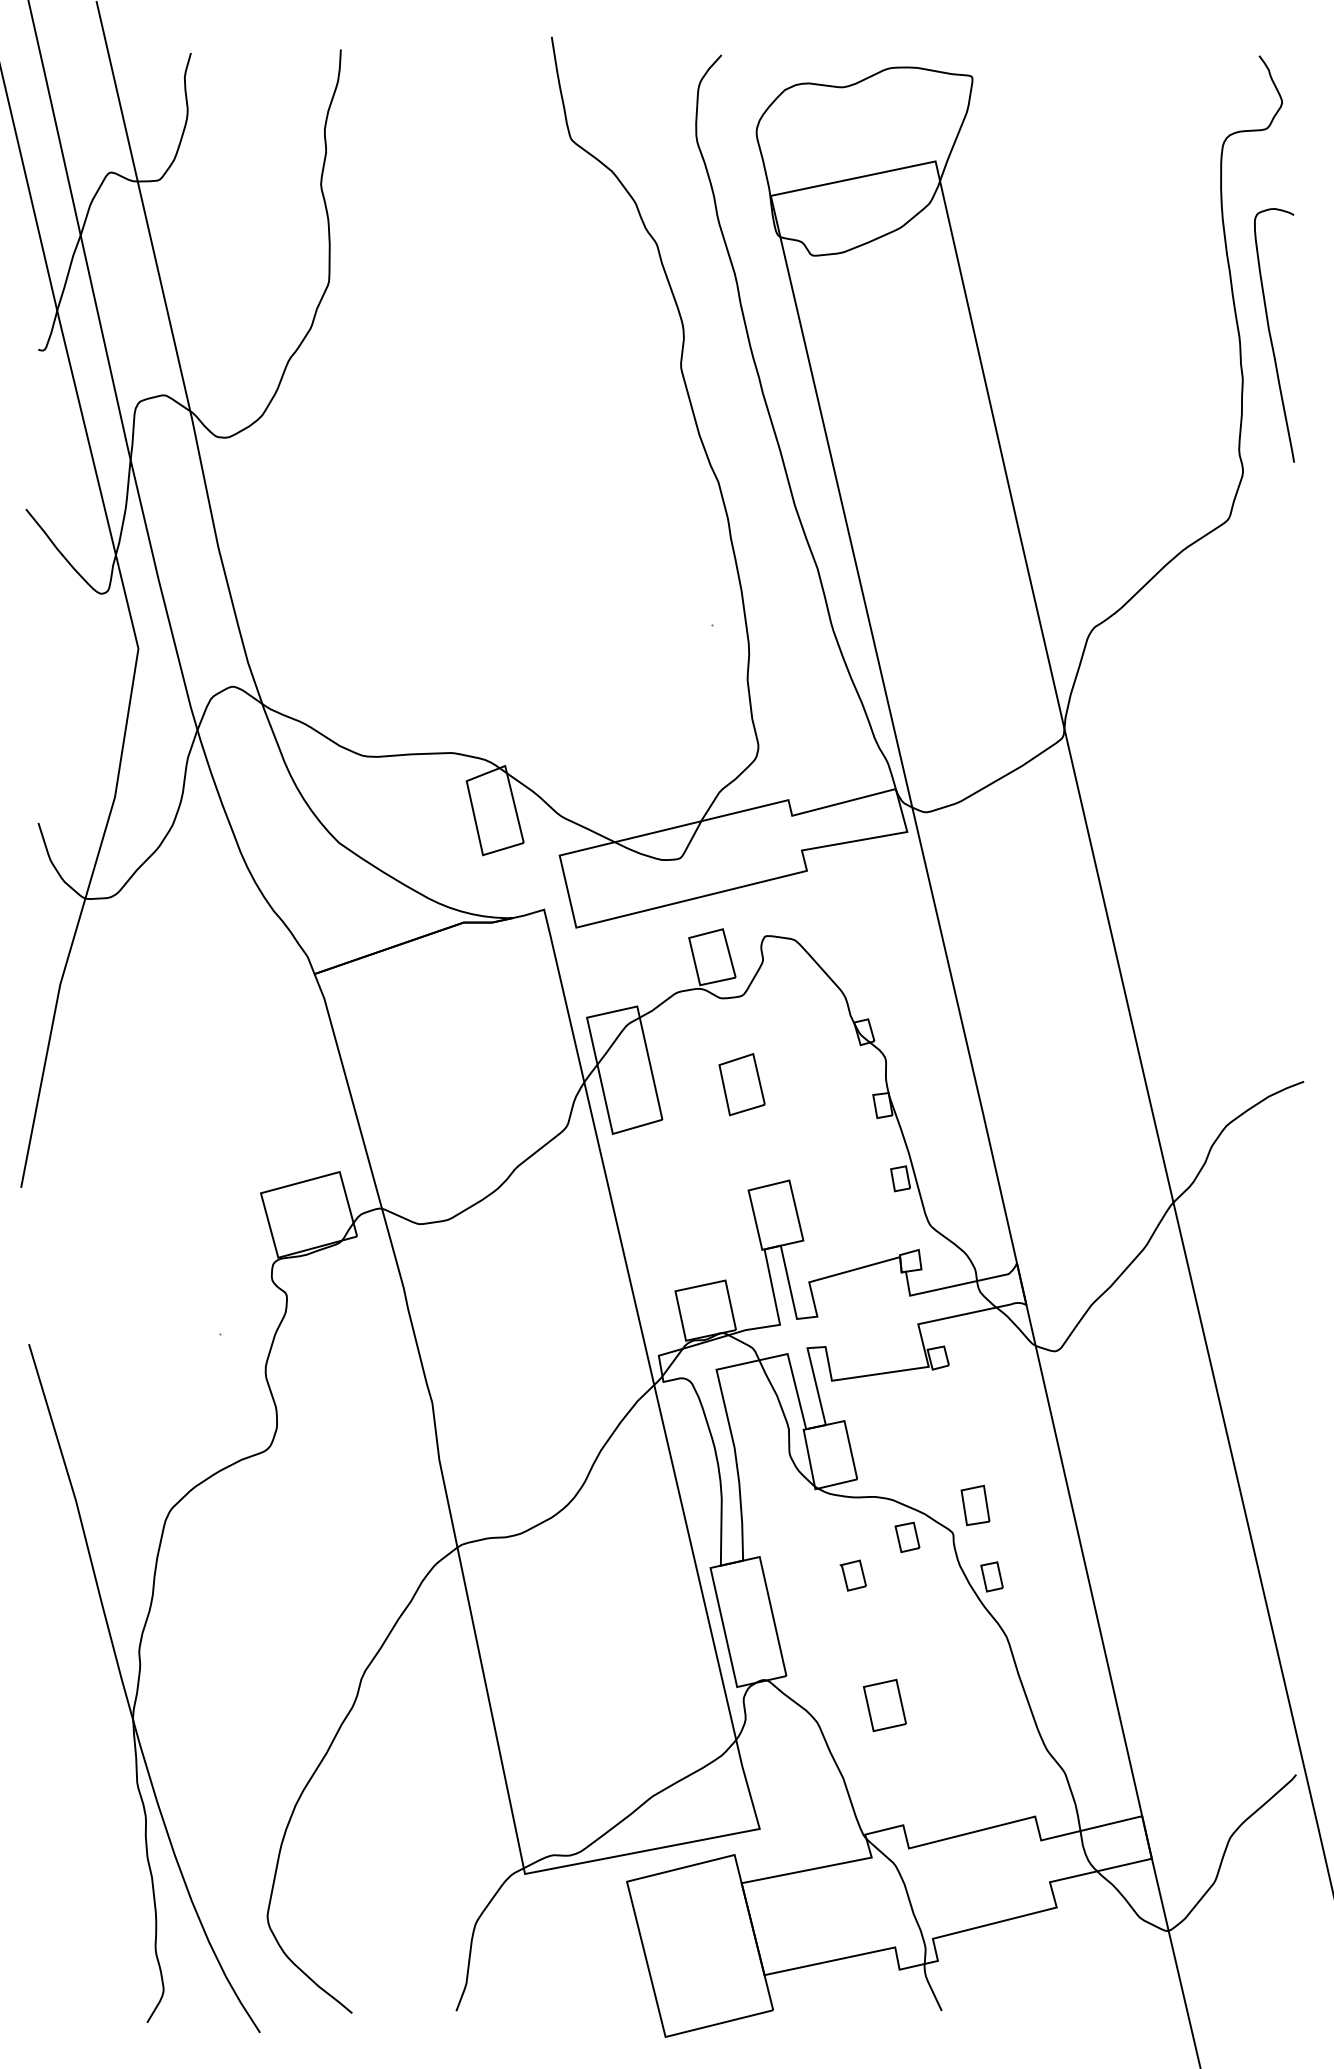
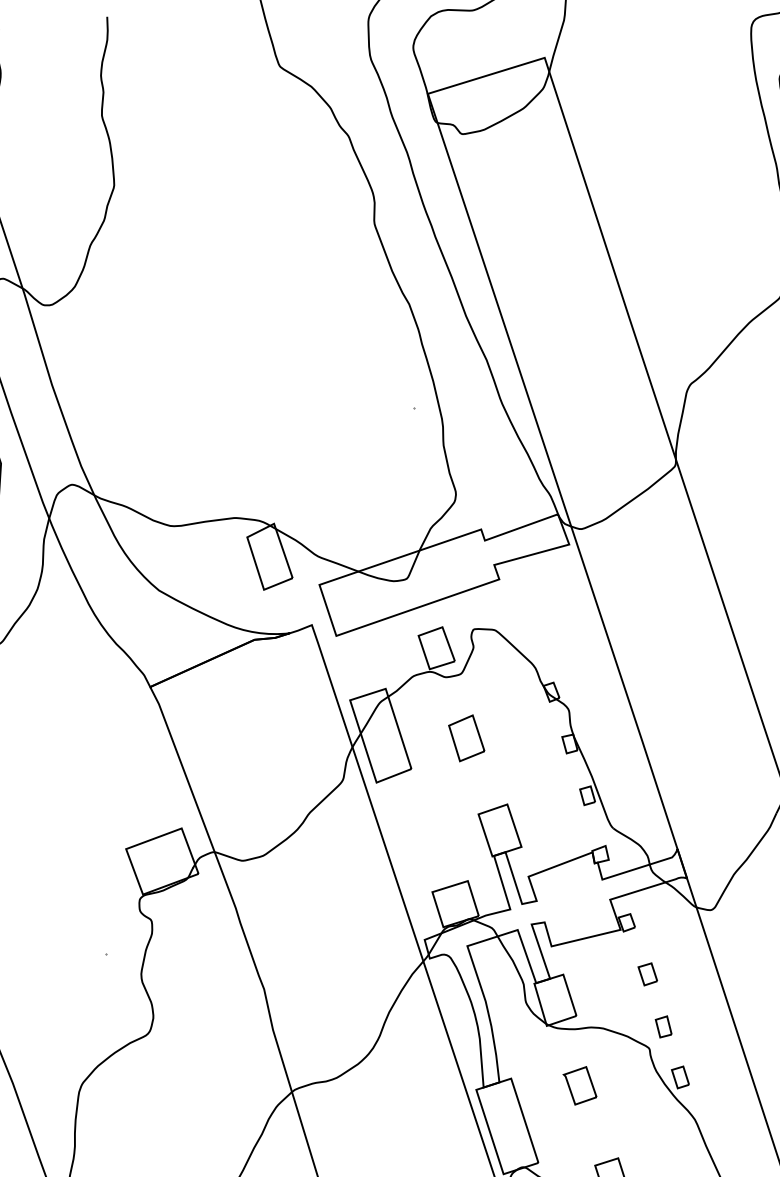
part: (975, 1505) -> (663, 1026), size x0.71
part: (907, 1537) -> (647, 974), moved
part: (853, 1575) -> (580, 1085), size x1.67

